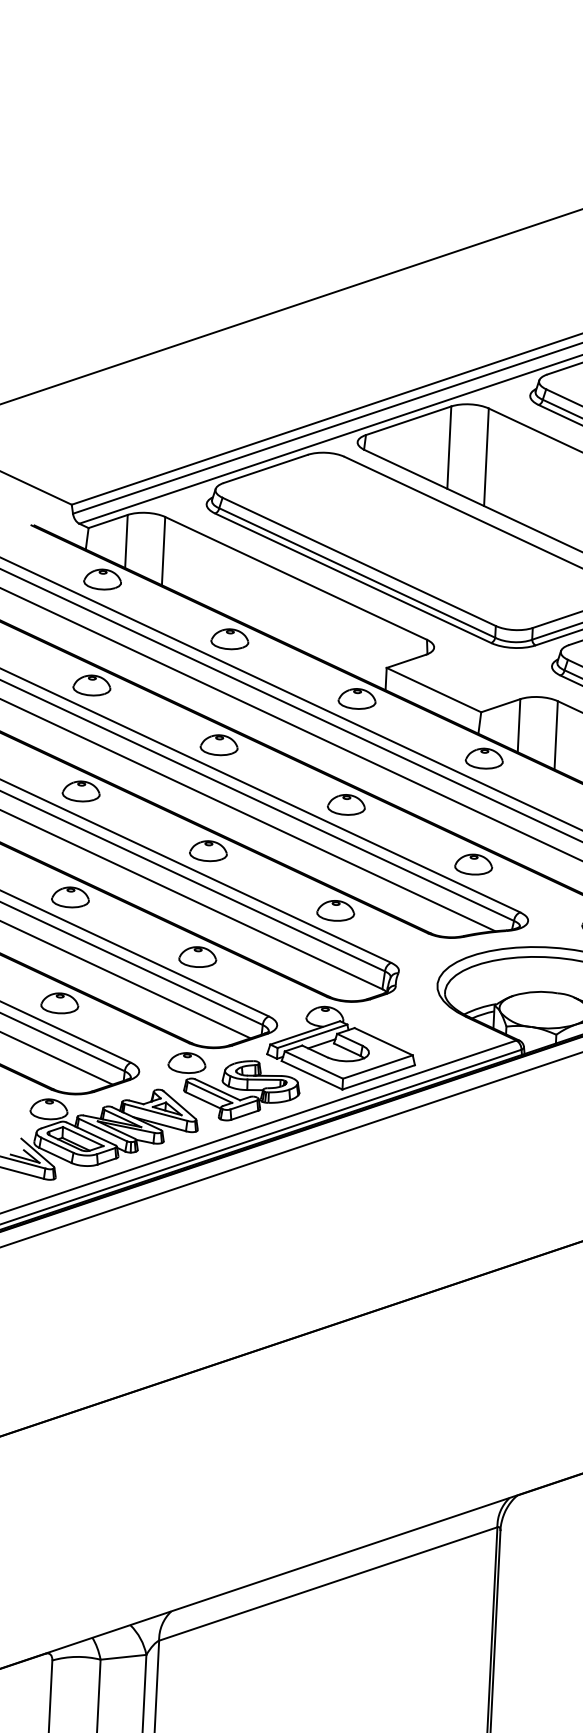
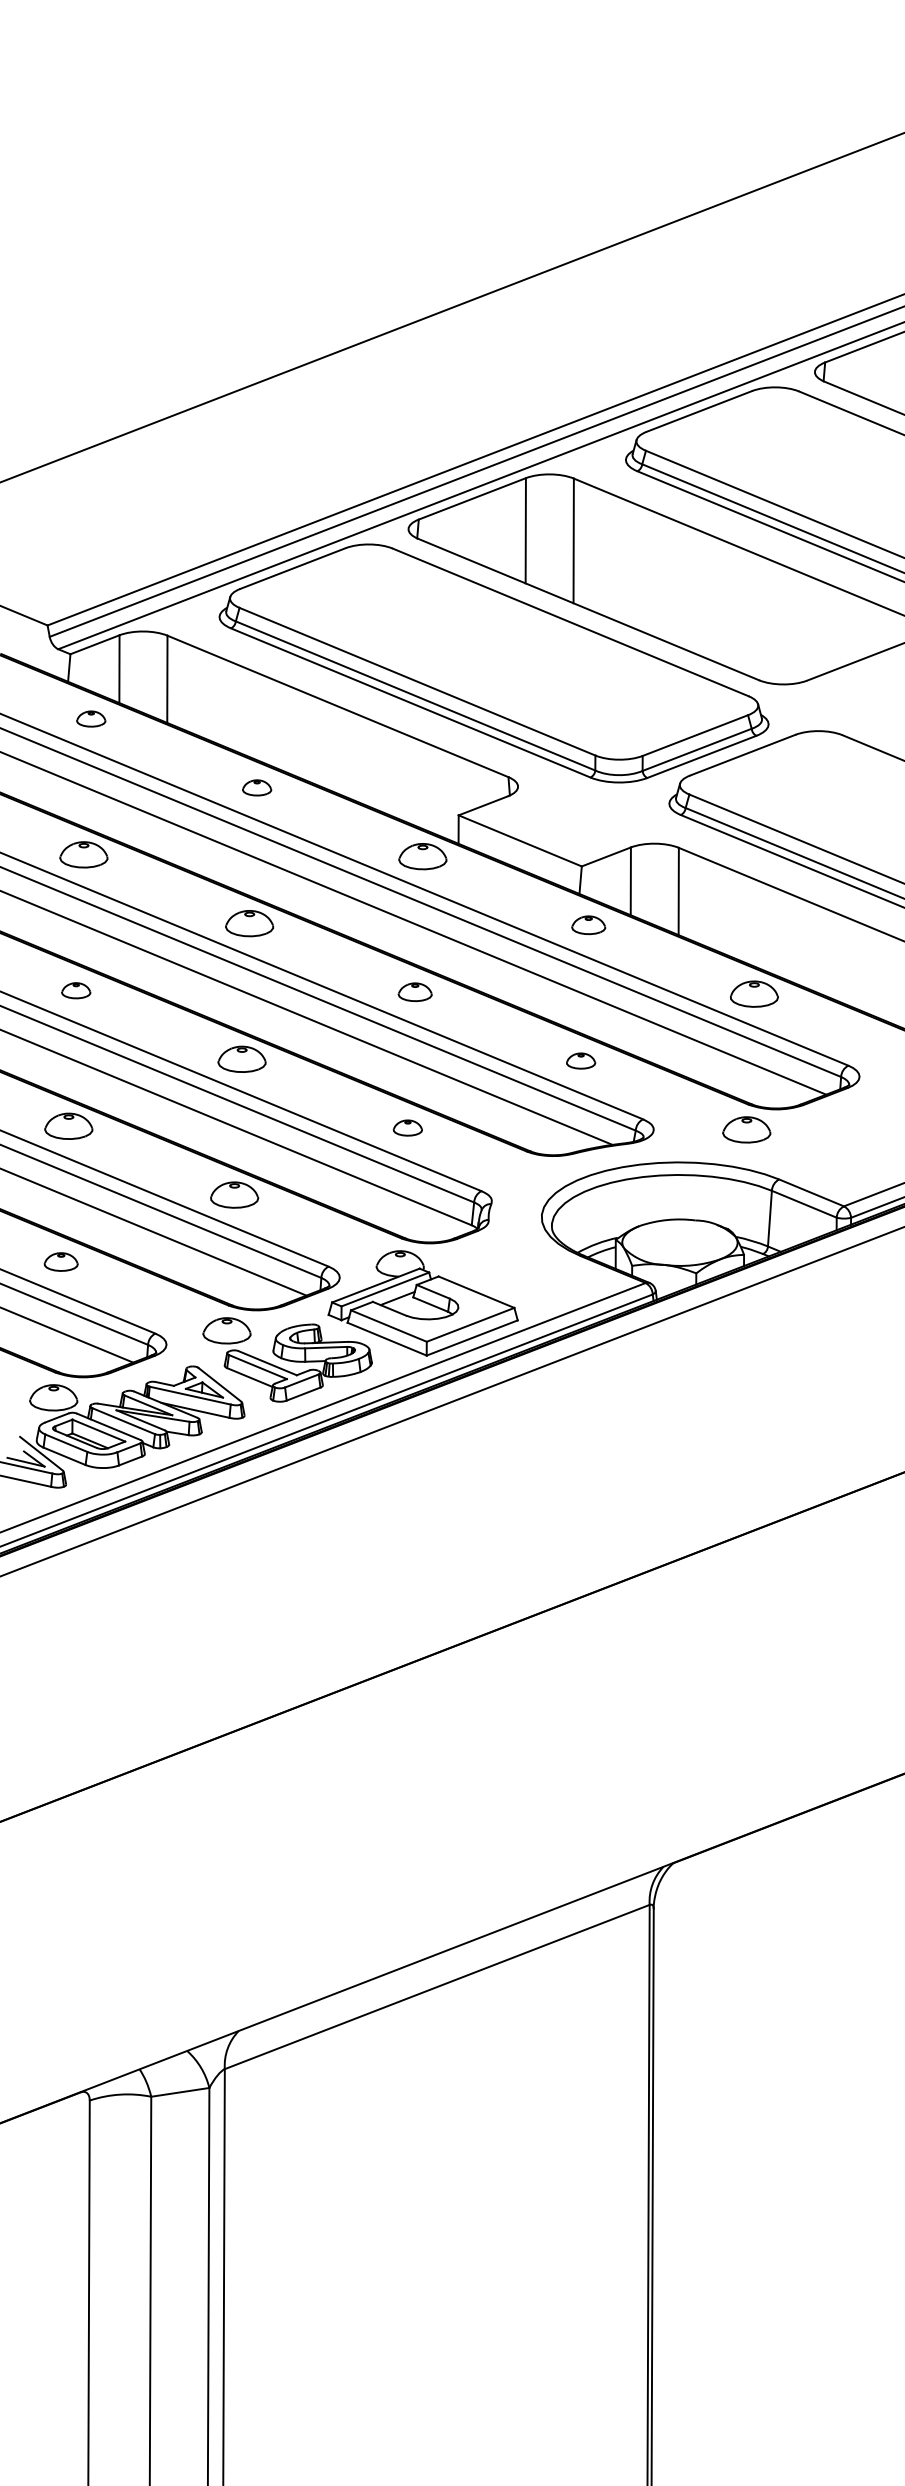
part: (102, 579) -> (90, 718), size x0.6
part: (229, 638) -> (256, 787), size x0.6
part: (484, 757) -> (588, 924), size x0.7
part: (80, 791) -> (75, 990), size x0.6
part: (345, 804) -> (414, 991), size x0.7
part: (473, 864) -> (580, 1060), size x0.6
part: (335, 910) -> (407, 1127), size x0.6
part: (59, 1002) -> (60, 1261), size x0.7

